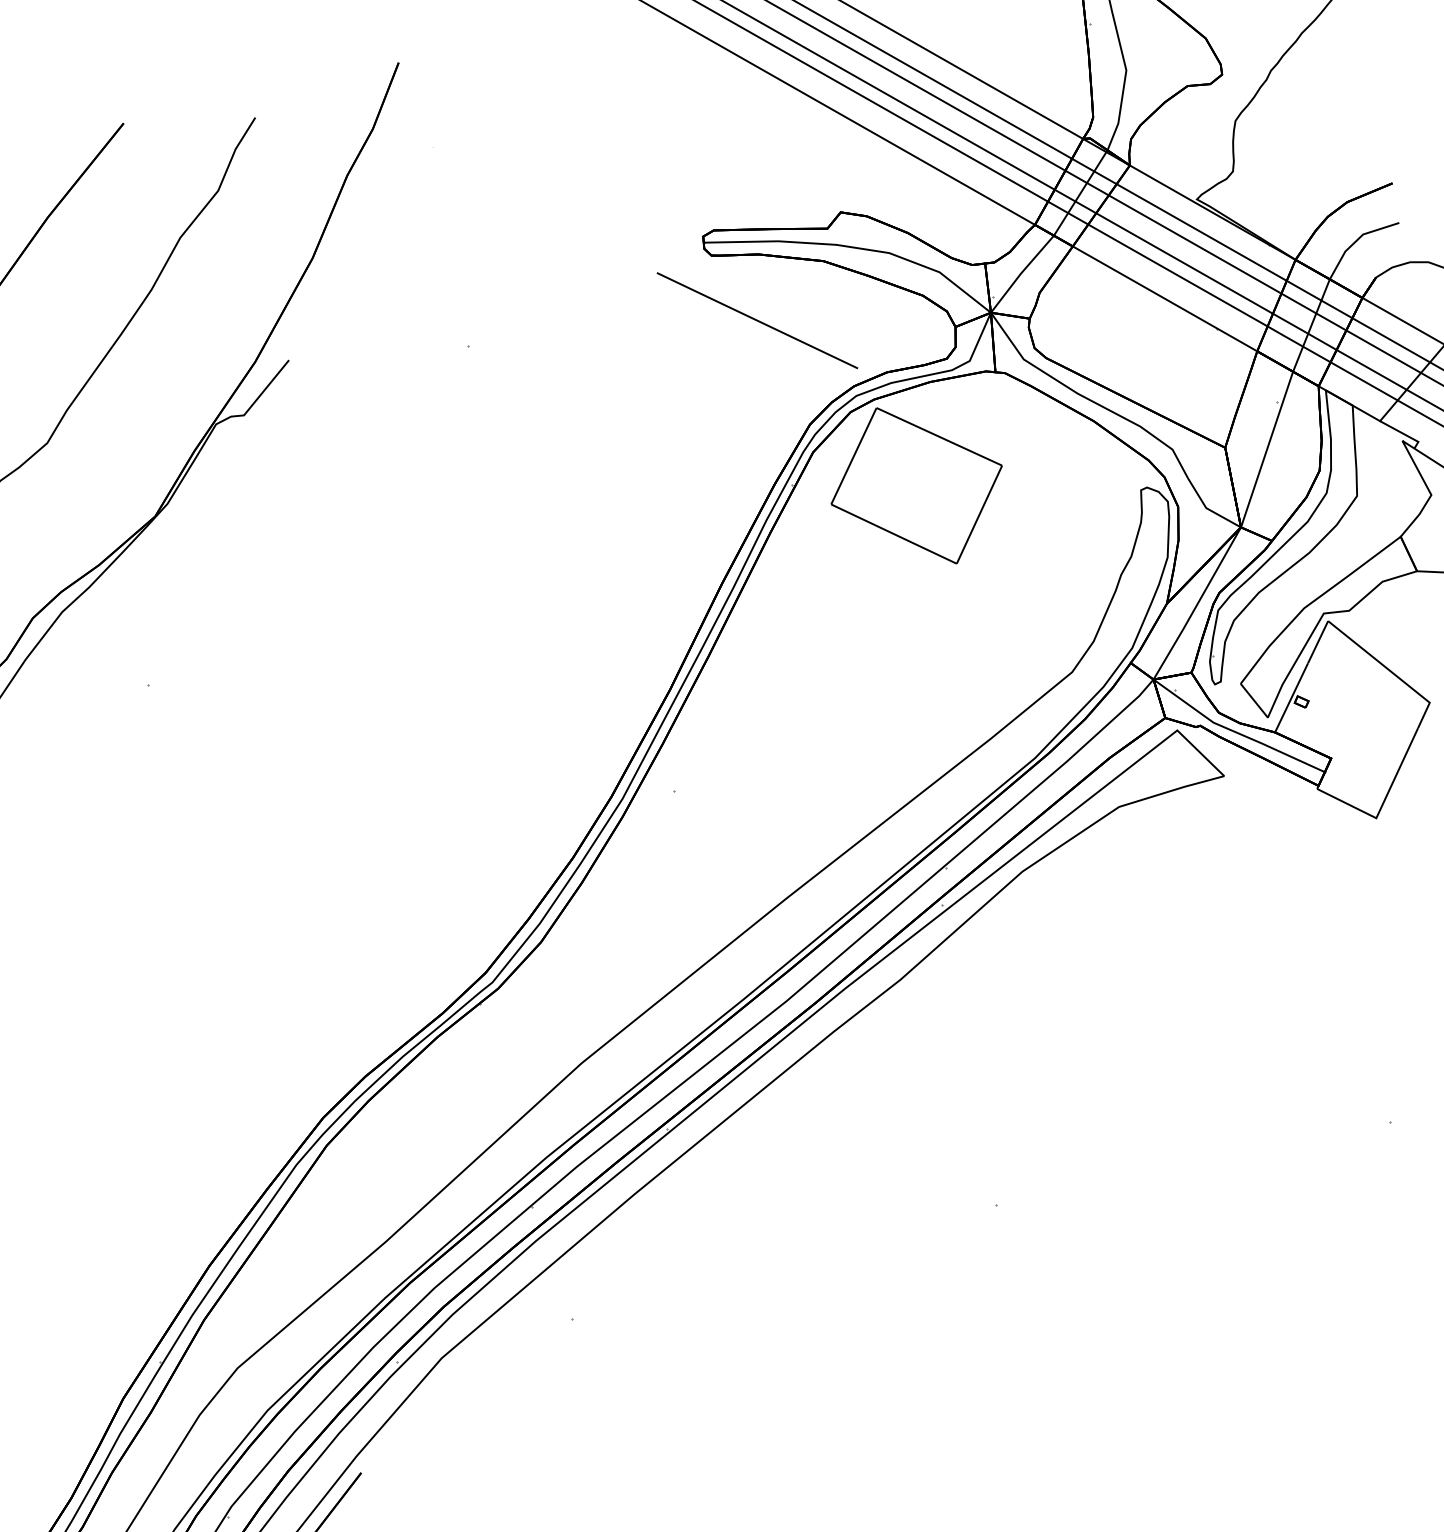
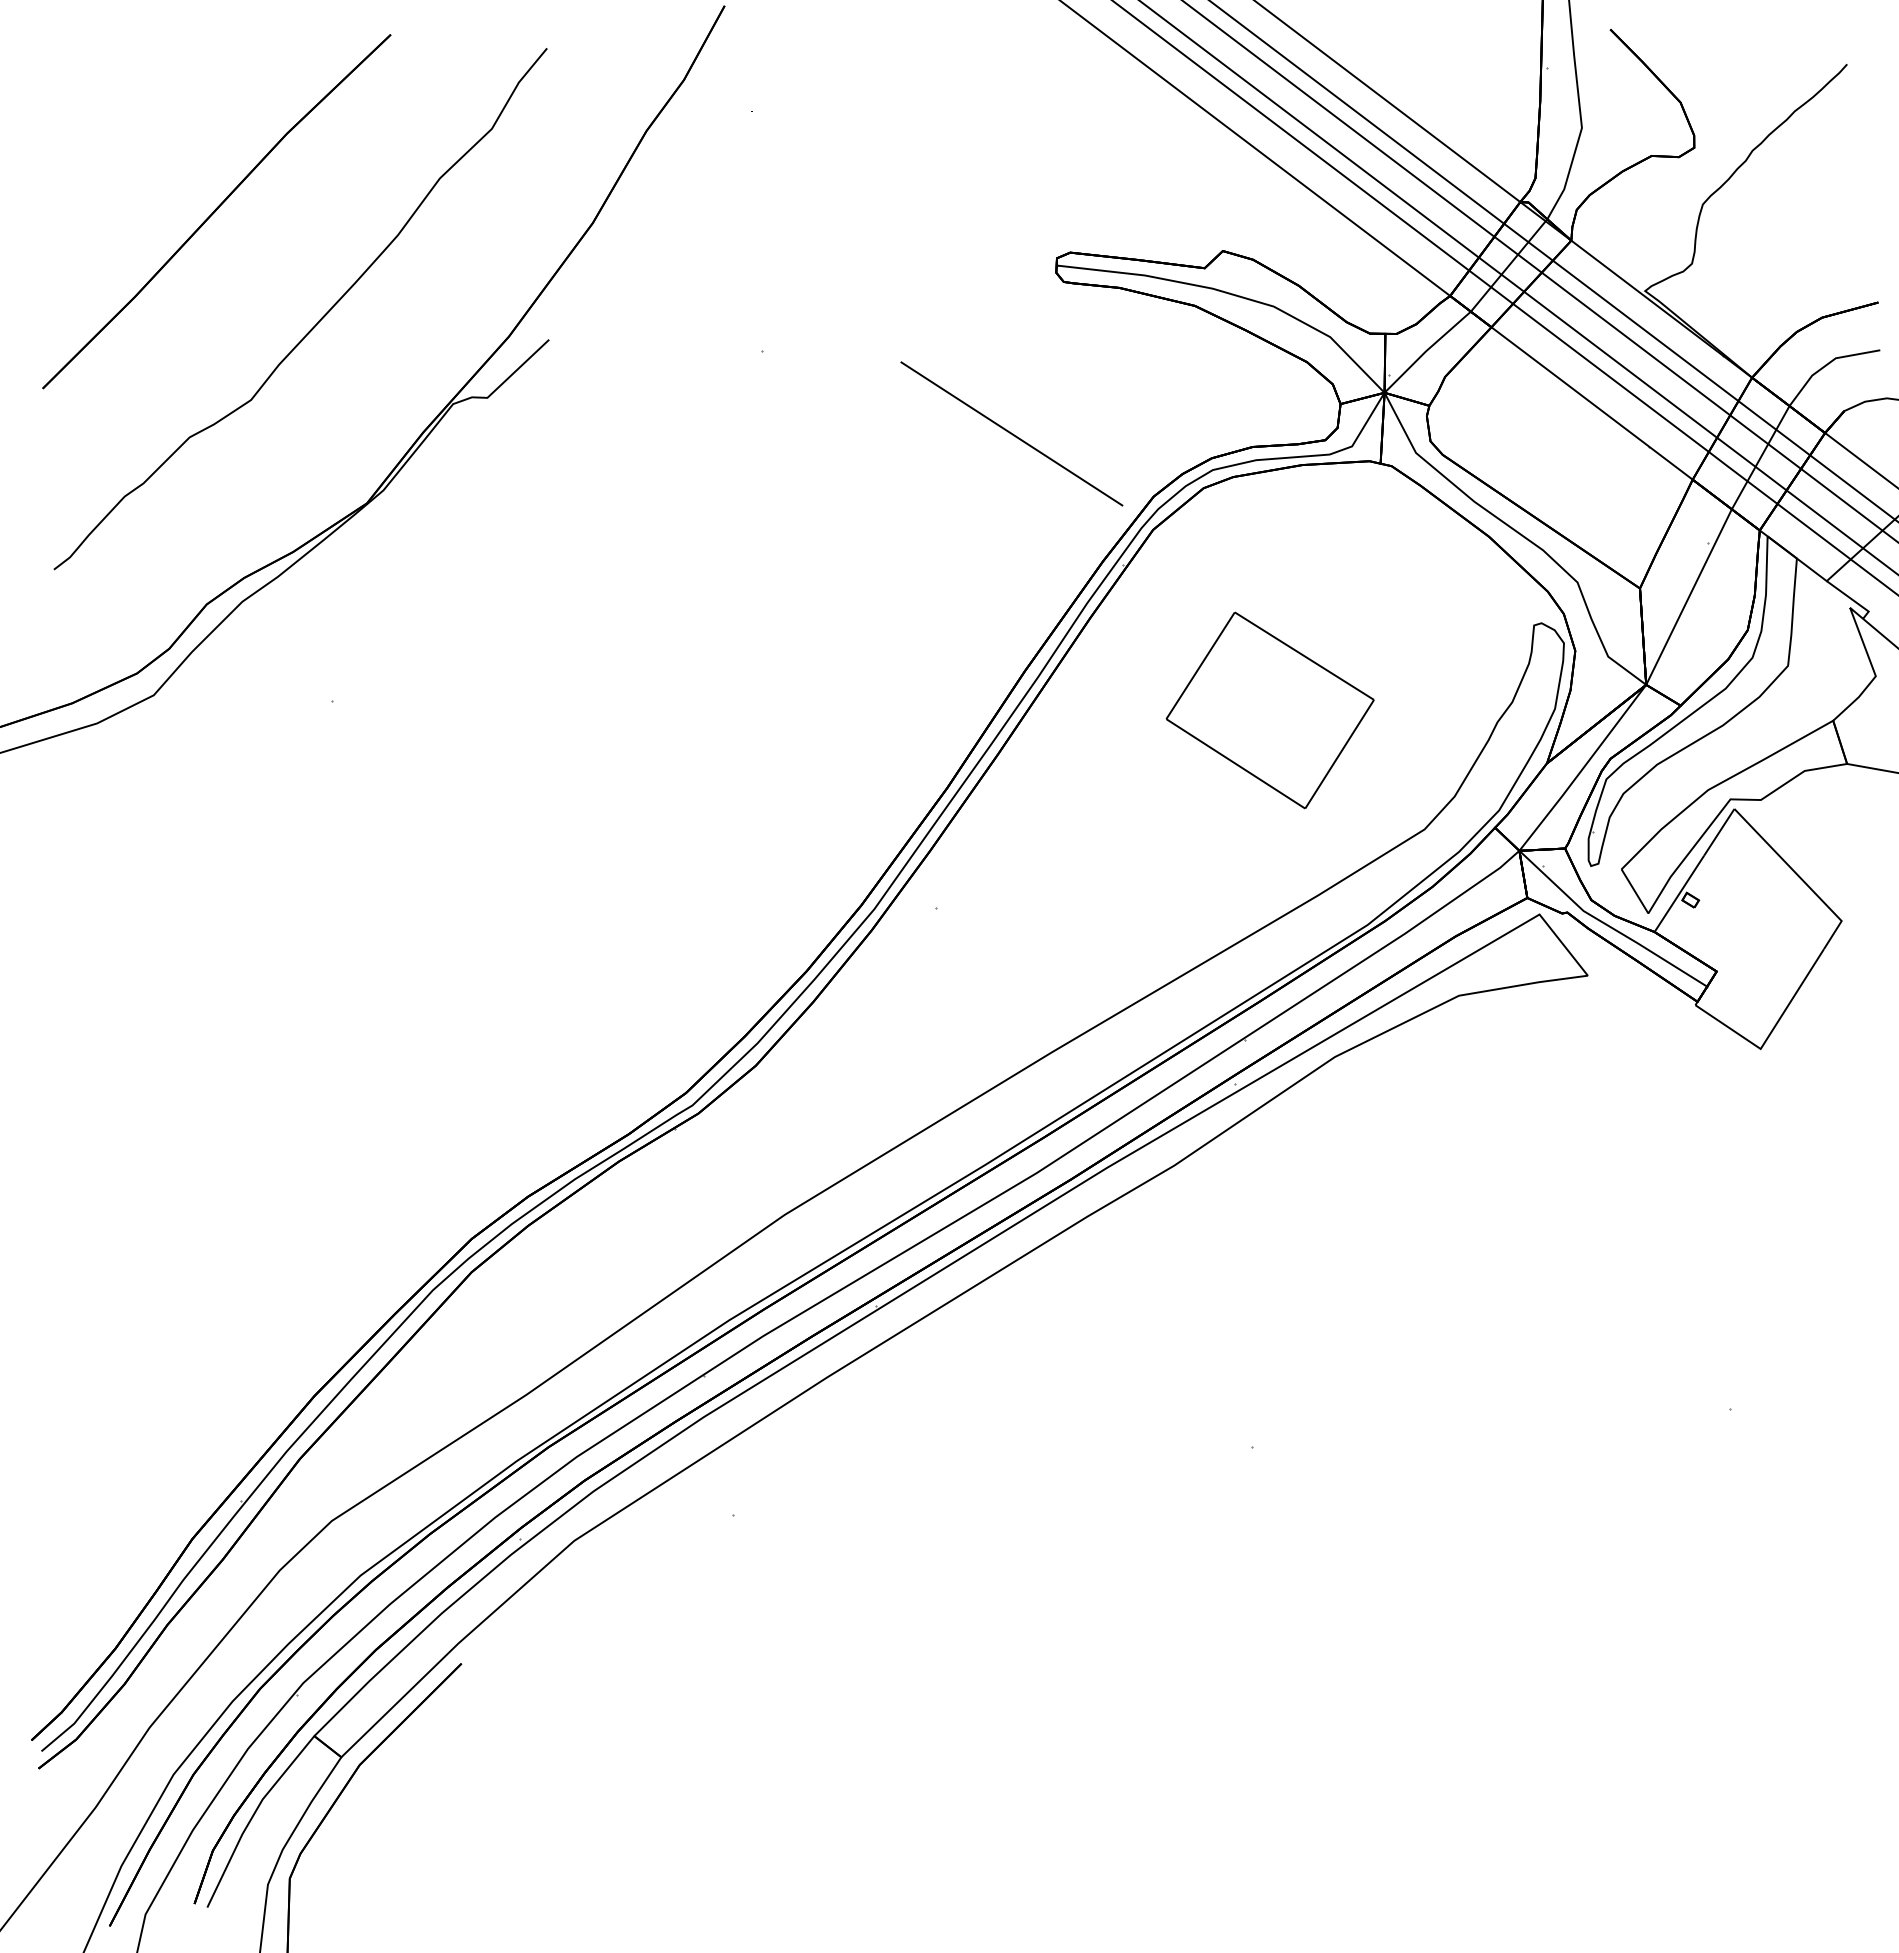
line: (757, 320) -> (1011, 433), moved
part: (916, 485) -> (1269, 710), moved

